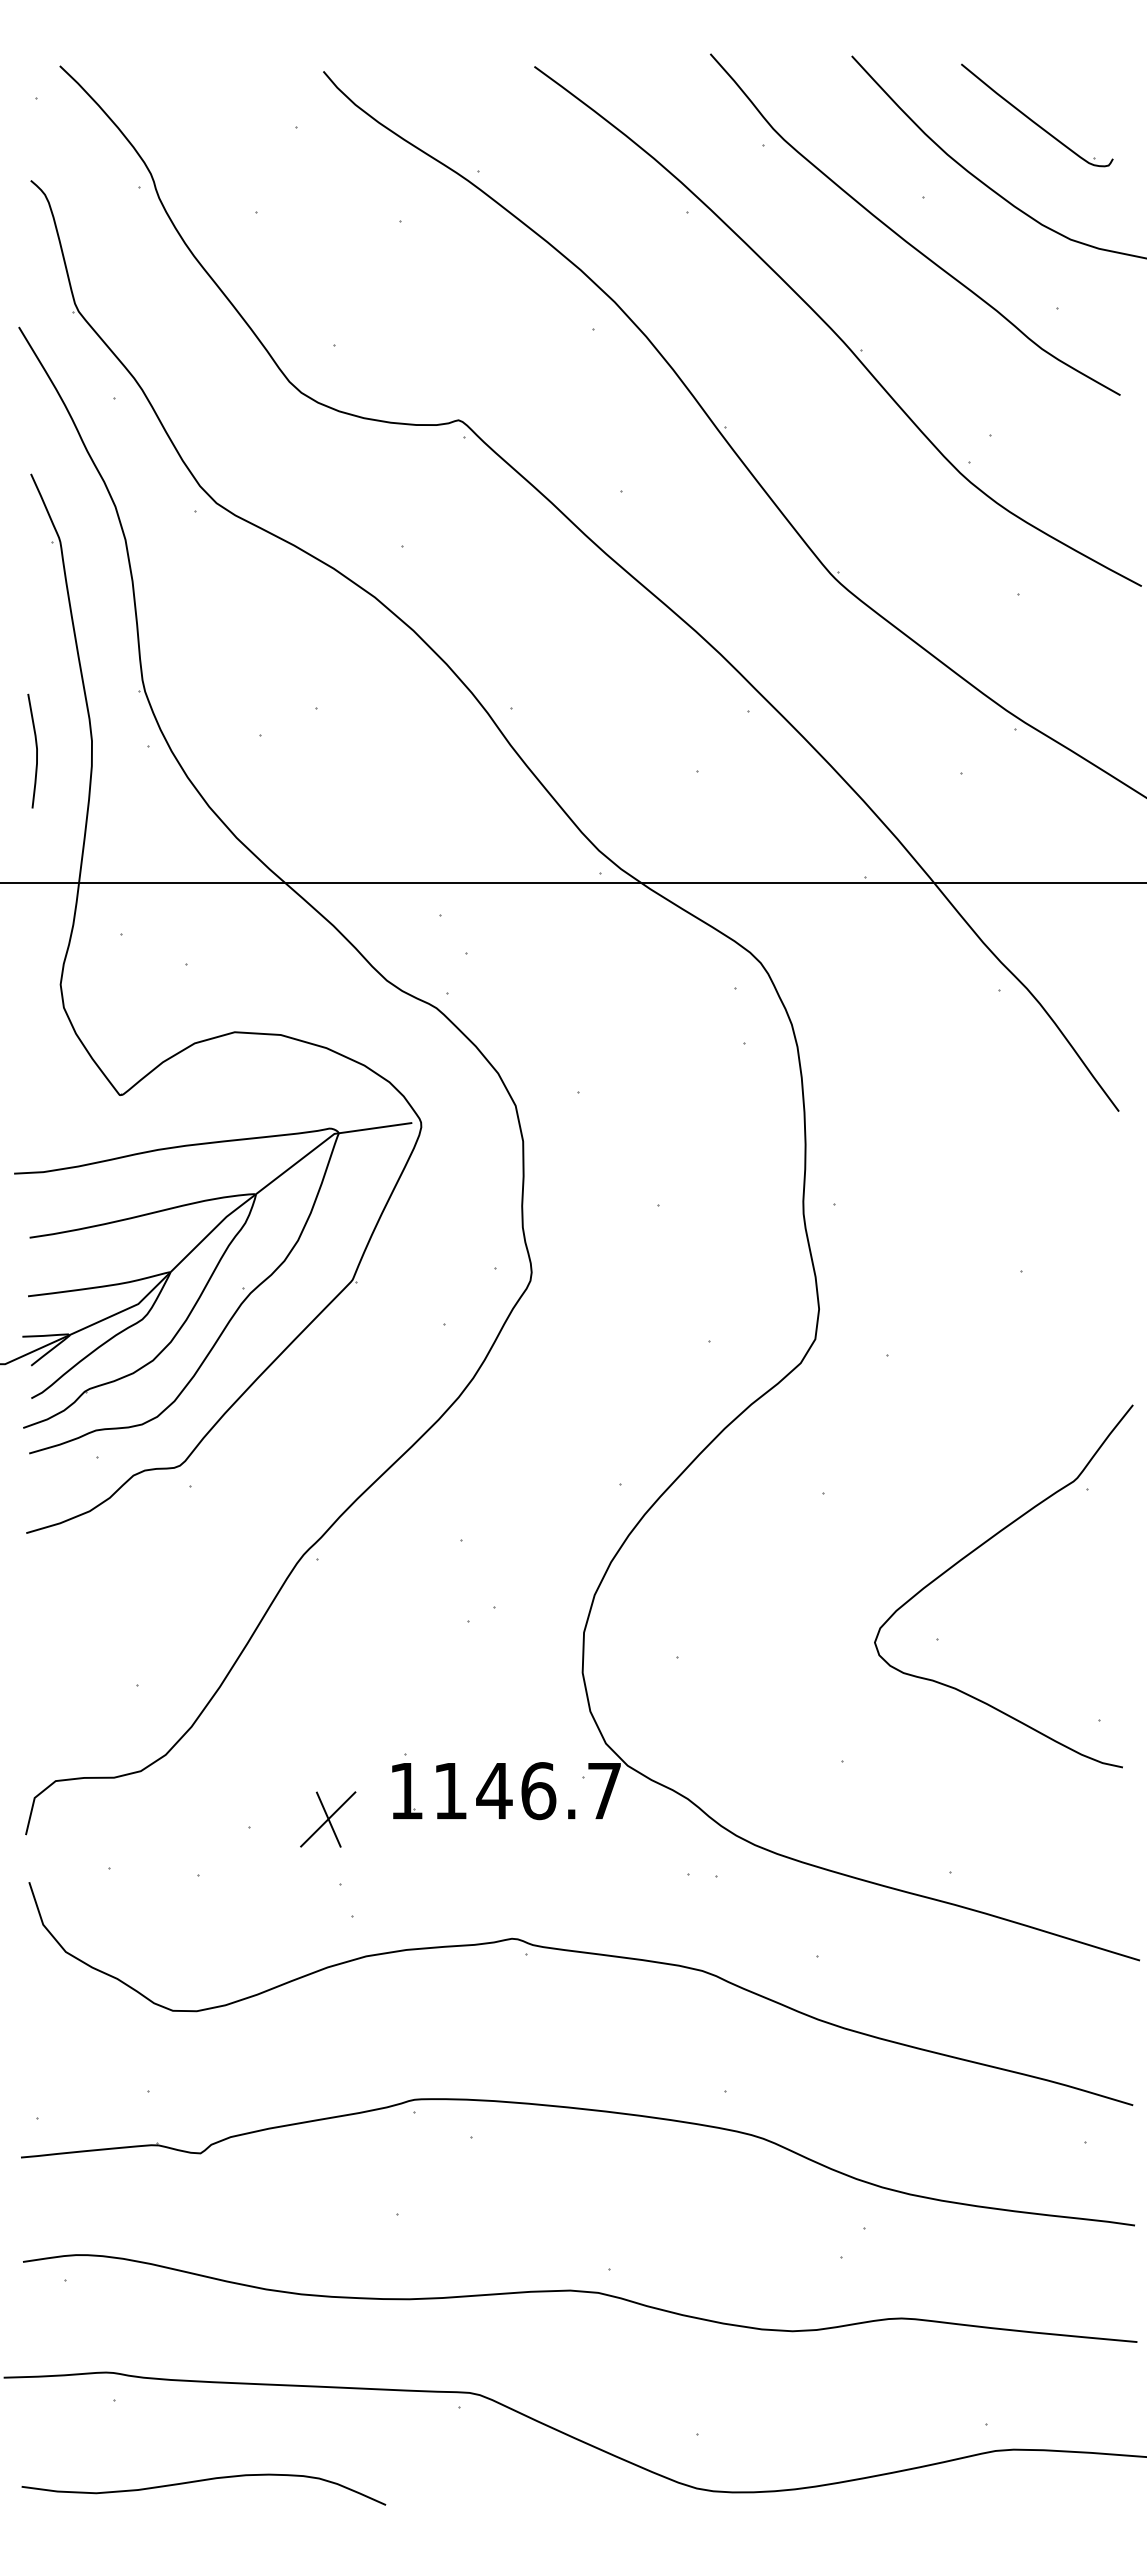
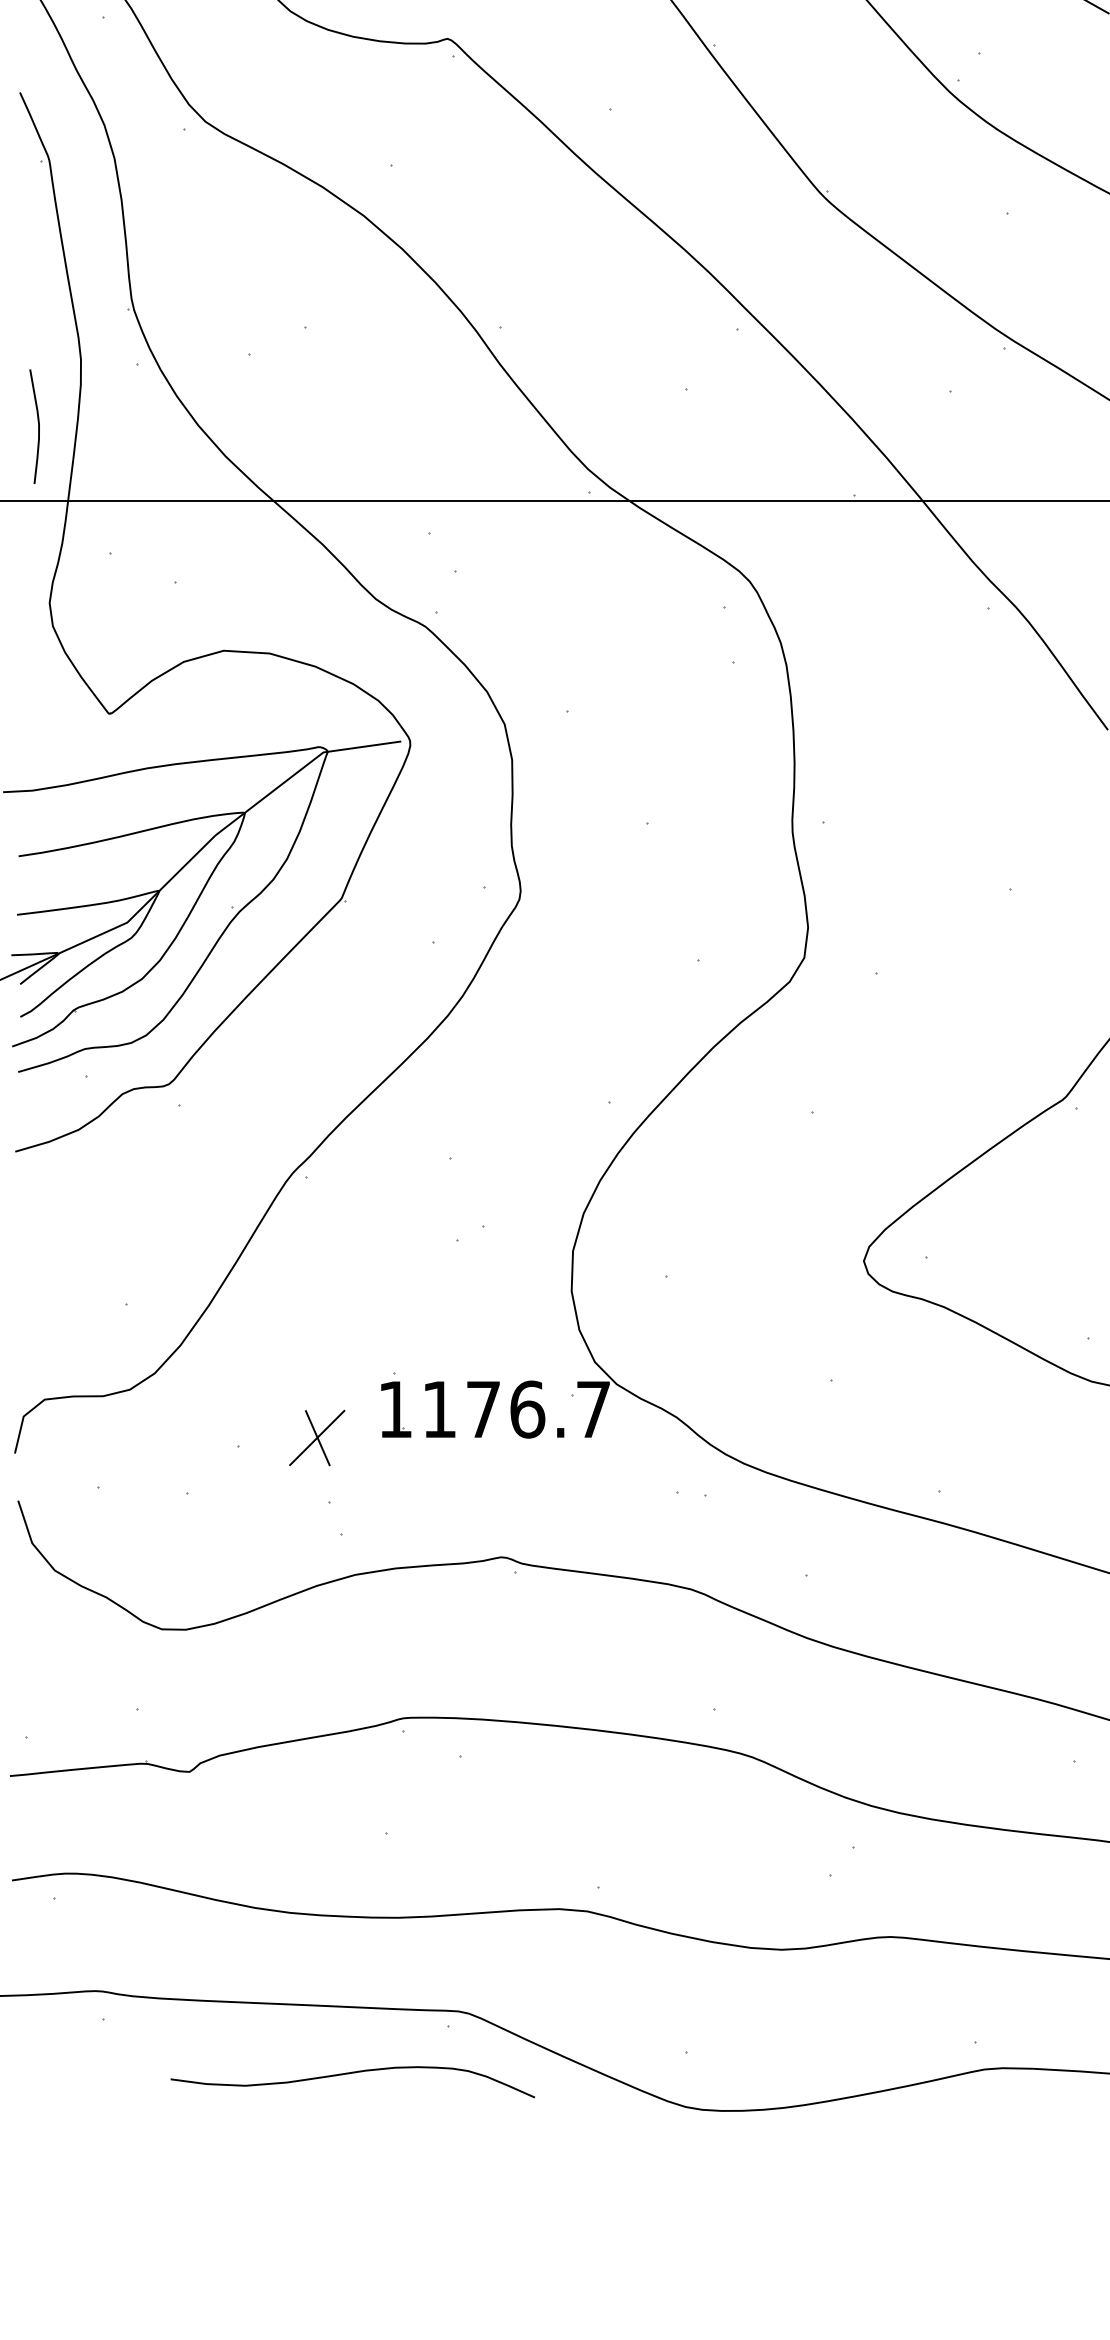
curve: (36, 750) -> (38, 426), moved
text: (494, 1791) -> (483, 1410), 1146.7 -> 1176.7
curve: (203, 2481) -> (352, 2074), moved

